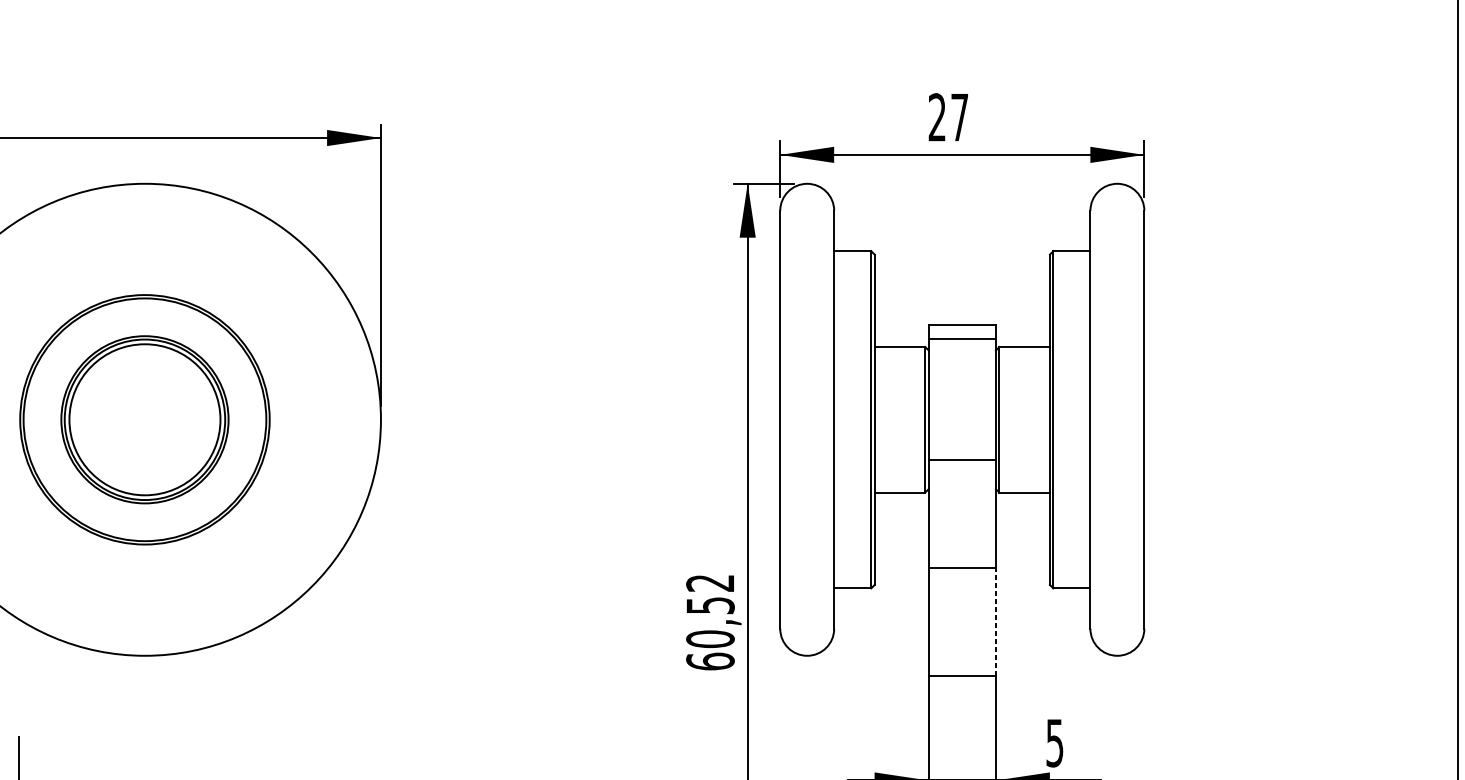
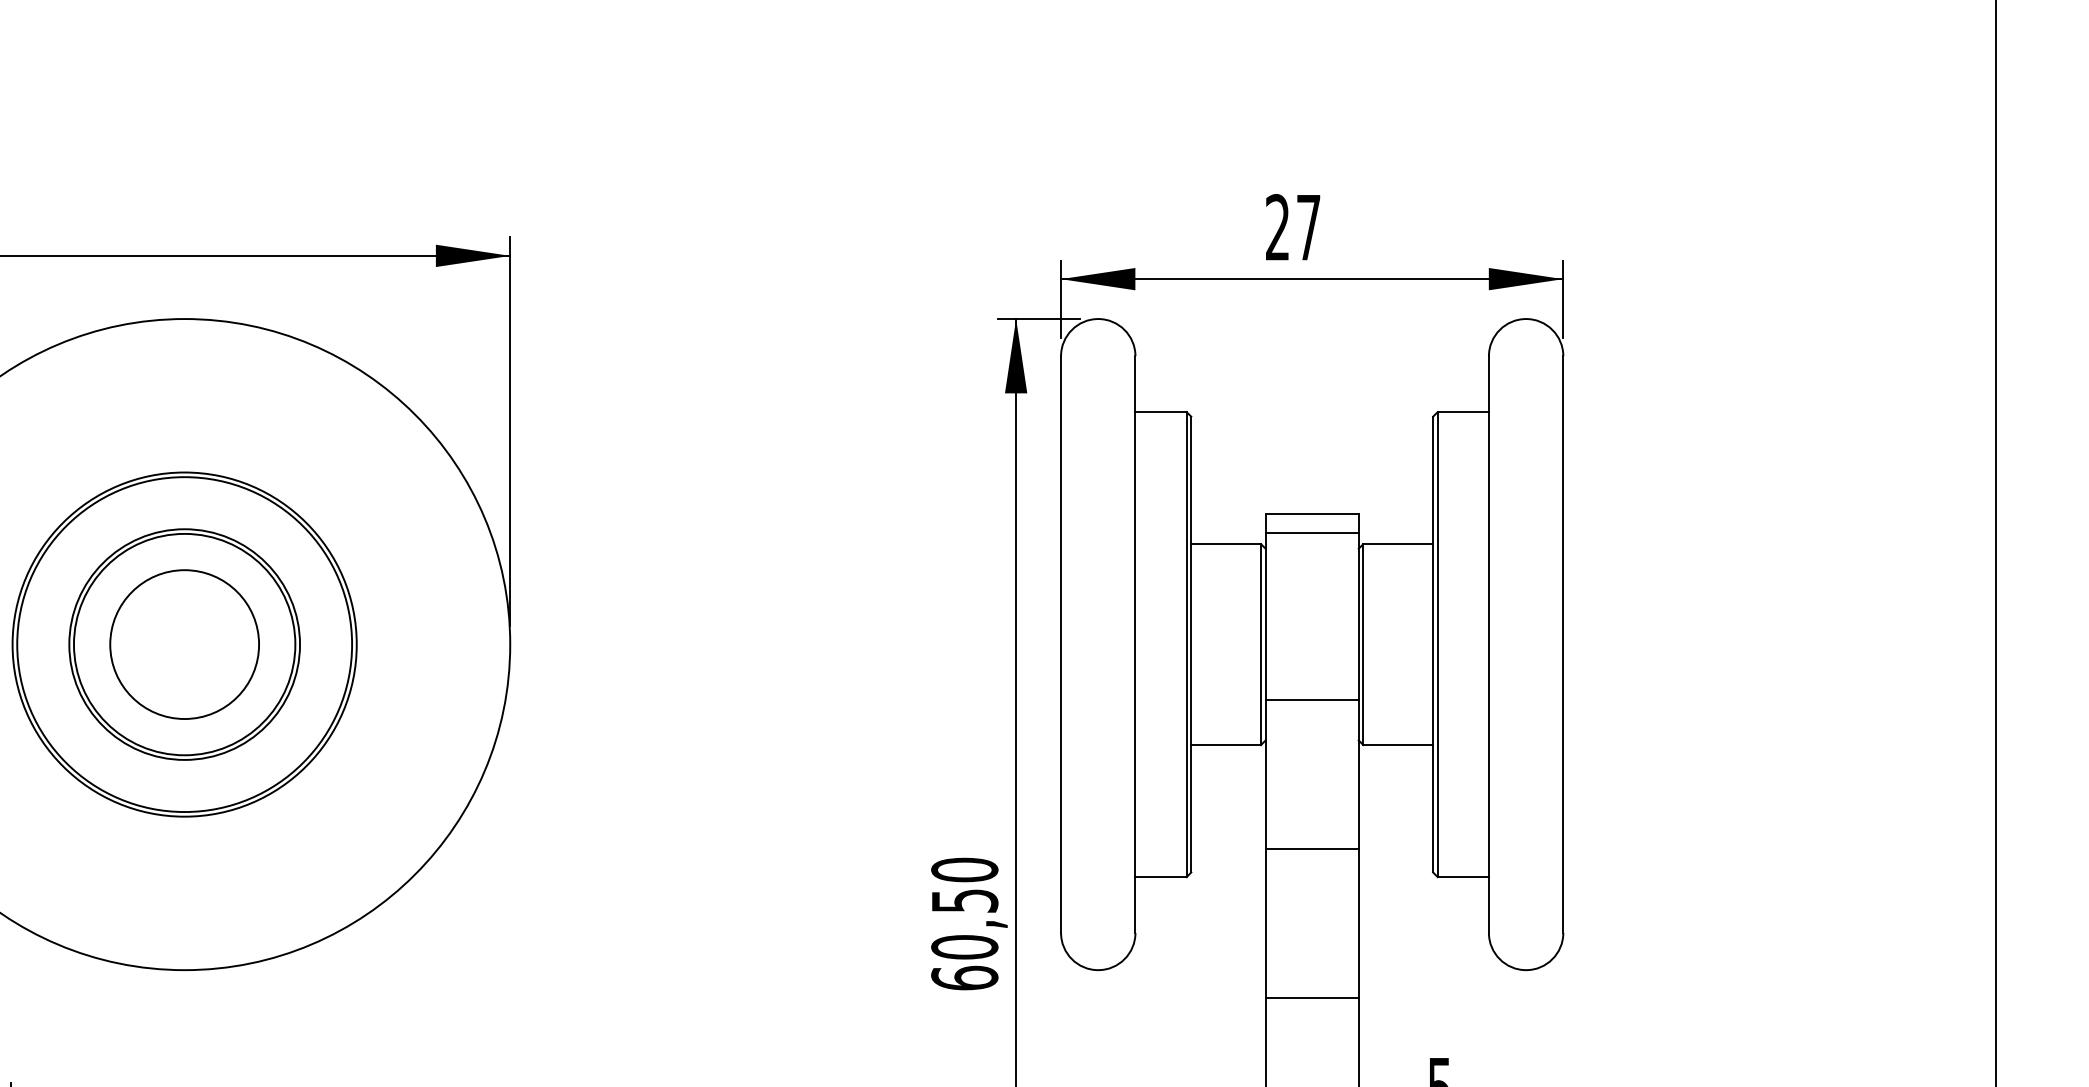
circle: (144, 419) -> (184, 644), size x0.71
text: (710, 582) -> (964, 869), 60,52 -> 60,50
line: (995, 621) -> (1358, 923), dashed -> solid

